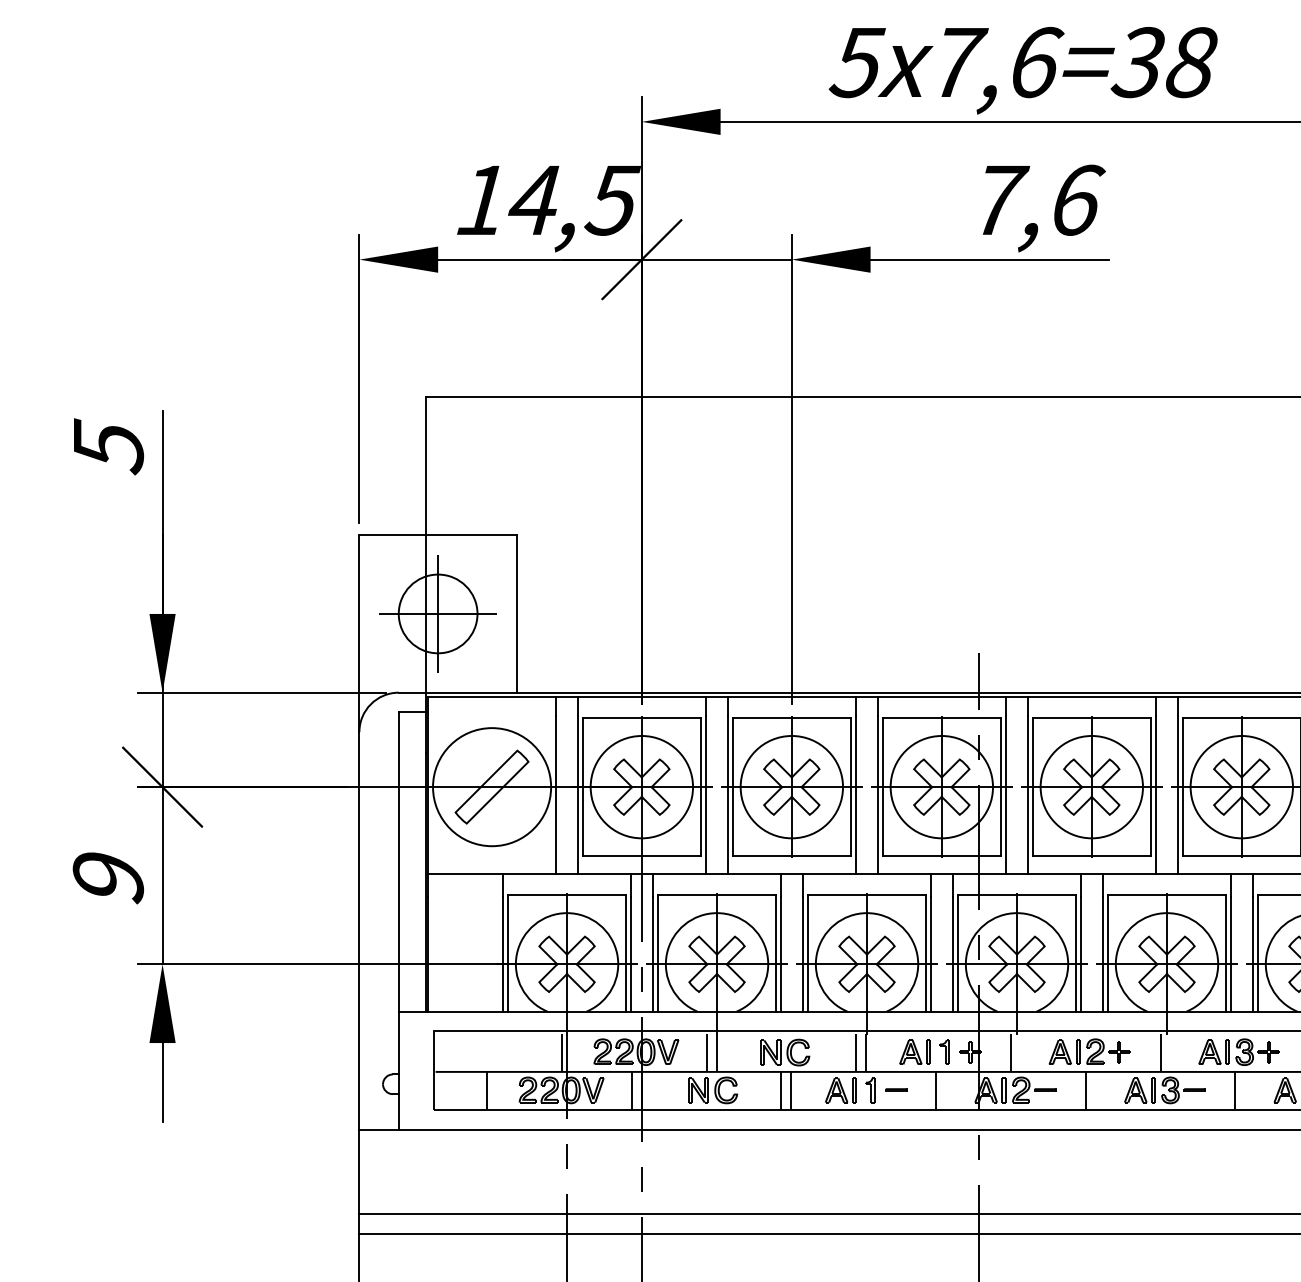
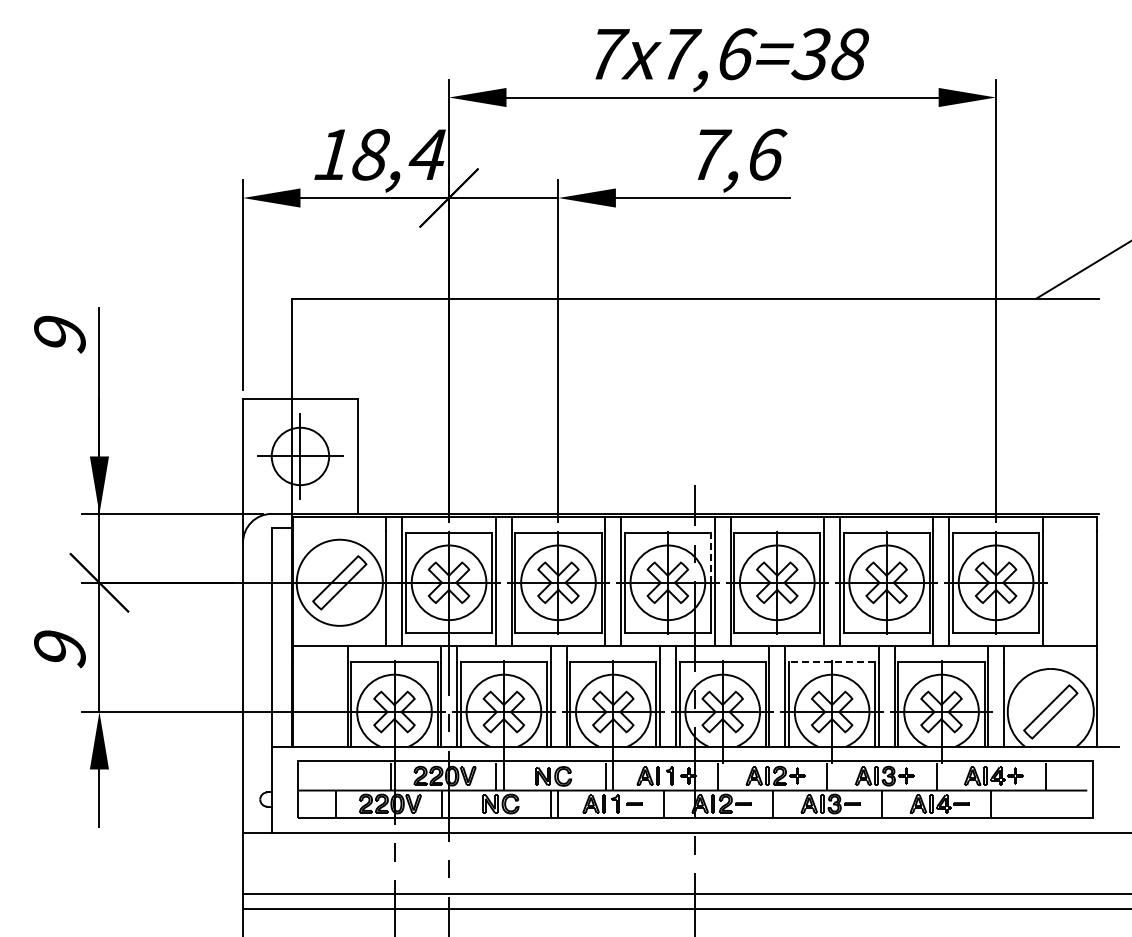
text: (859, 62) -> (607, 54), 5 -> 7
text: (573, 199) -> (399, 154), 14,5 -> 18,4
text: (107, 446) -> (59, 334), 5 -> 9
line: (1000, 752) -> (710, 557), solid -> dashed
line: (1166, 895) -> (831, 661), solid -> dashed

